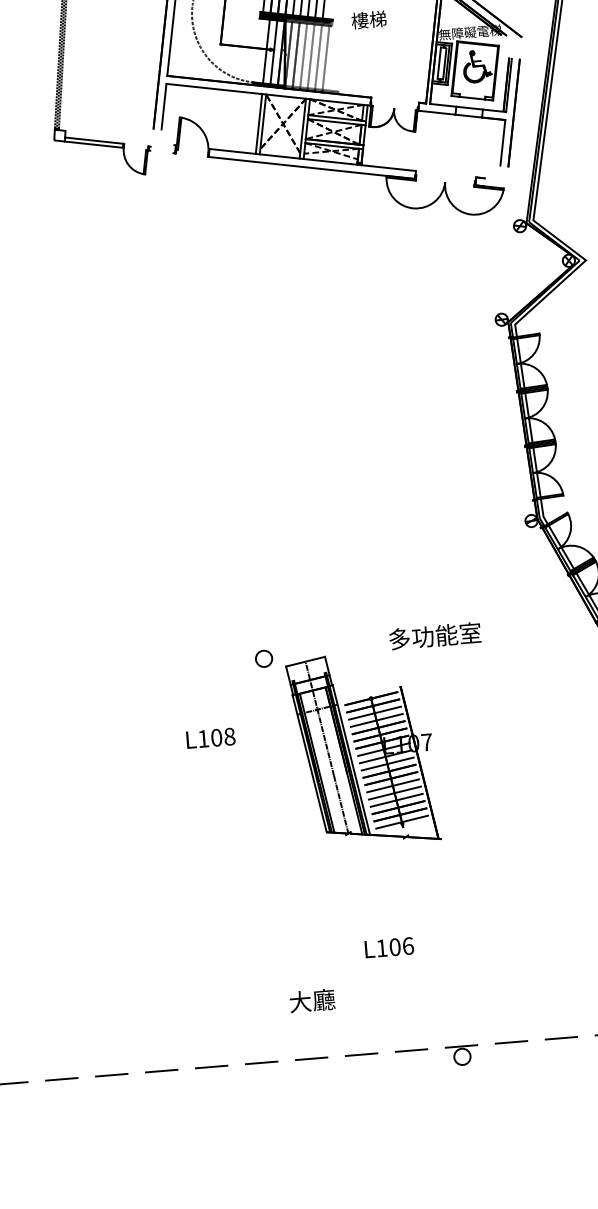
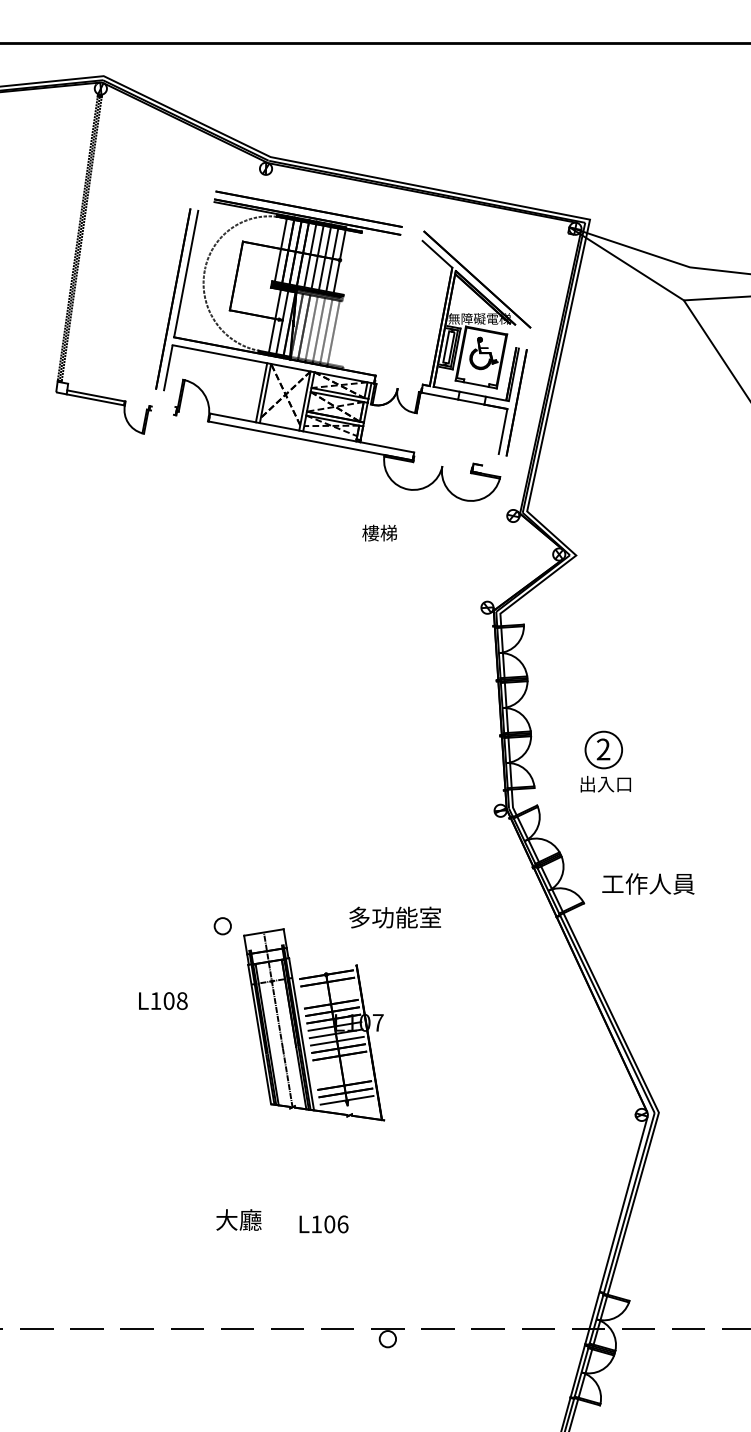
text: (368, 19) -> (379, 532), moved
line: (374, 713) -> (328, 989), removed
line: (376, 720) -> (329, 996), removed
line: (392, 785) -> (340, 1063), removed
line: (394, 792) -> (341, 1070), removed
line: (396, 799) -> (343, 1077), removed
text: (311, 1000) -> (238, 1219), moved

